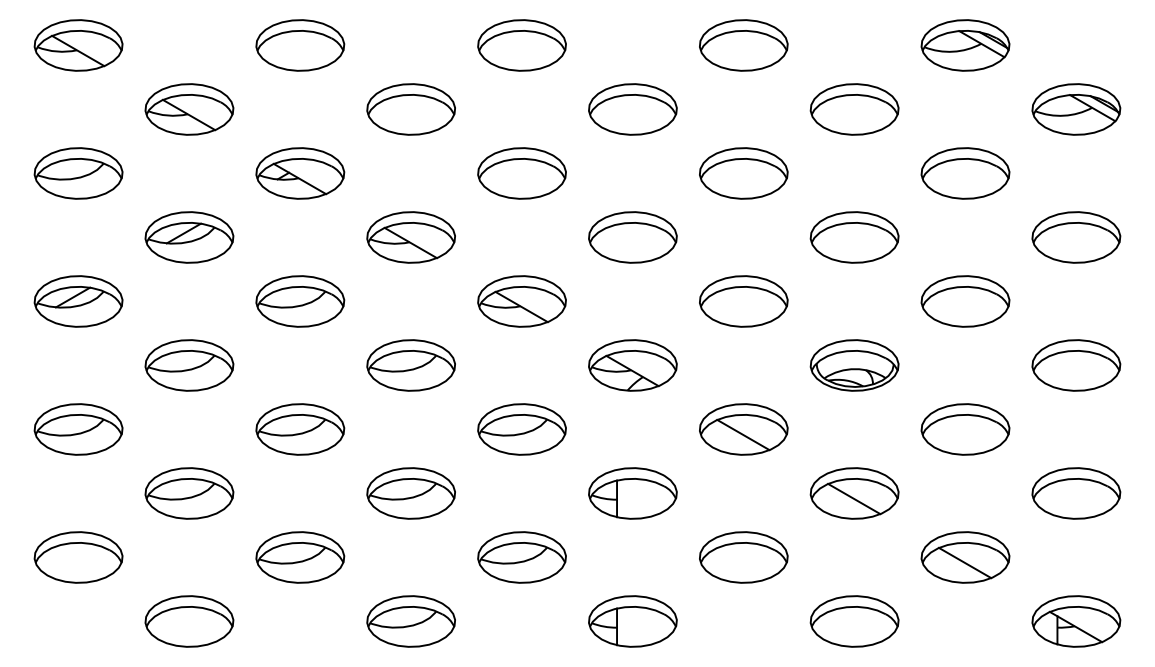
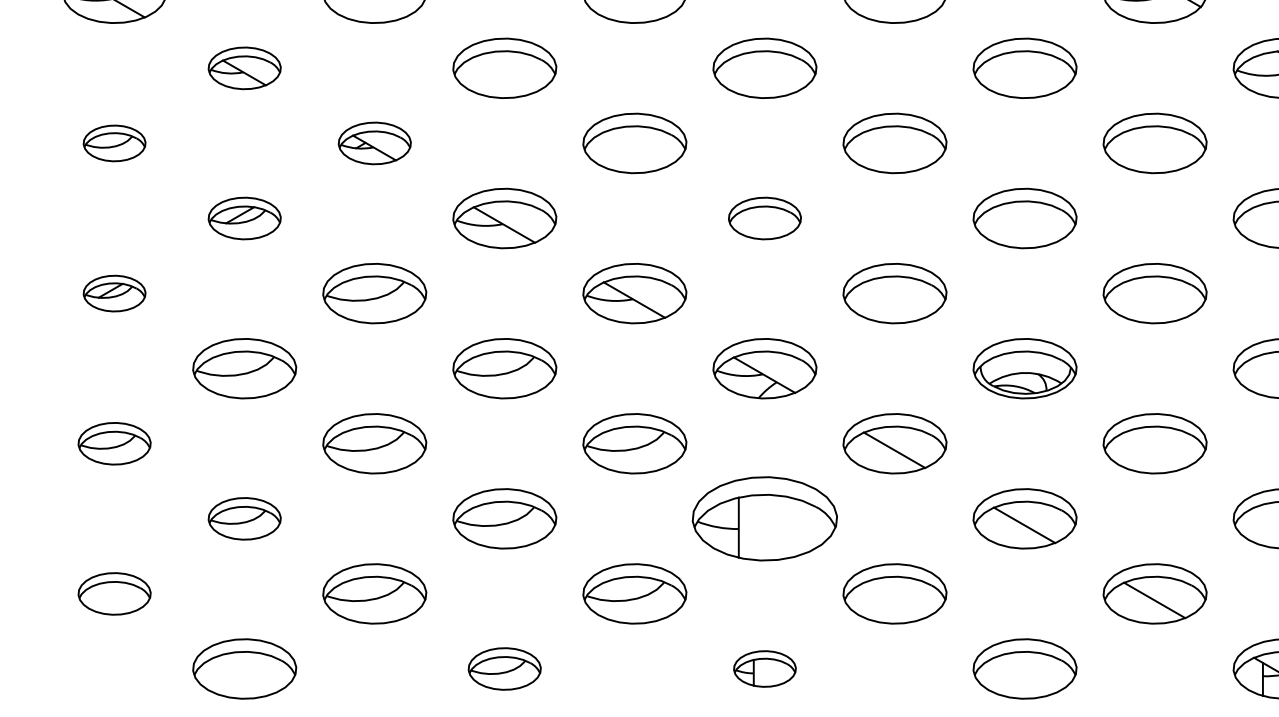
part: (189, 109) -> (244, 68), size x0.7
part: (78, 173) -> (114, 143), size x0.6
part: (300, 173) -> (374, 143), size x0.7
part: (189, 237) -> (244, 218), size x0.7
part: (632, 237) -> (764, 218), size x0.7
part: (78, 301) -> (114, 293), size x0.6
part: (78, 429) -> (114, 443), size x0.7
part: (189, 493) -> (244, 518), size x0.7
part: (632, 493) -> (764, 518), size x1.4
part: (78, 557) -> (114, 593), size x0.7
part: (410, 621) -> (504, 669), size x0.7
part: (632, 621) -> (764, 669), size x0.6

